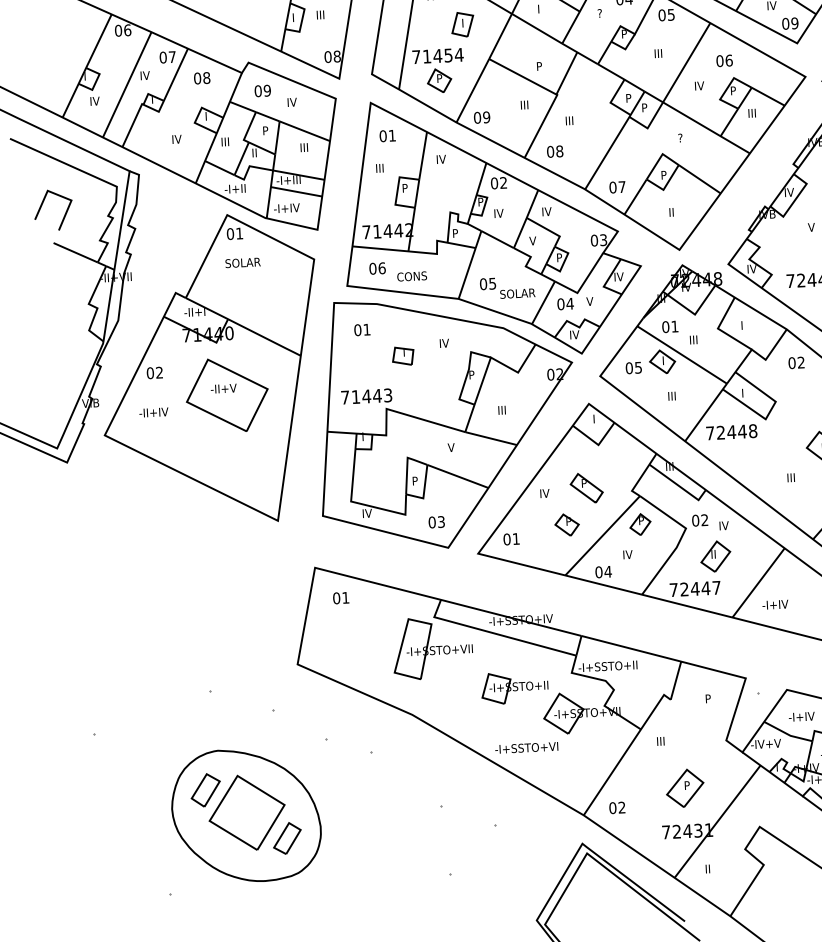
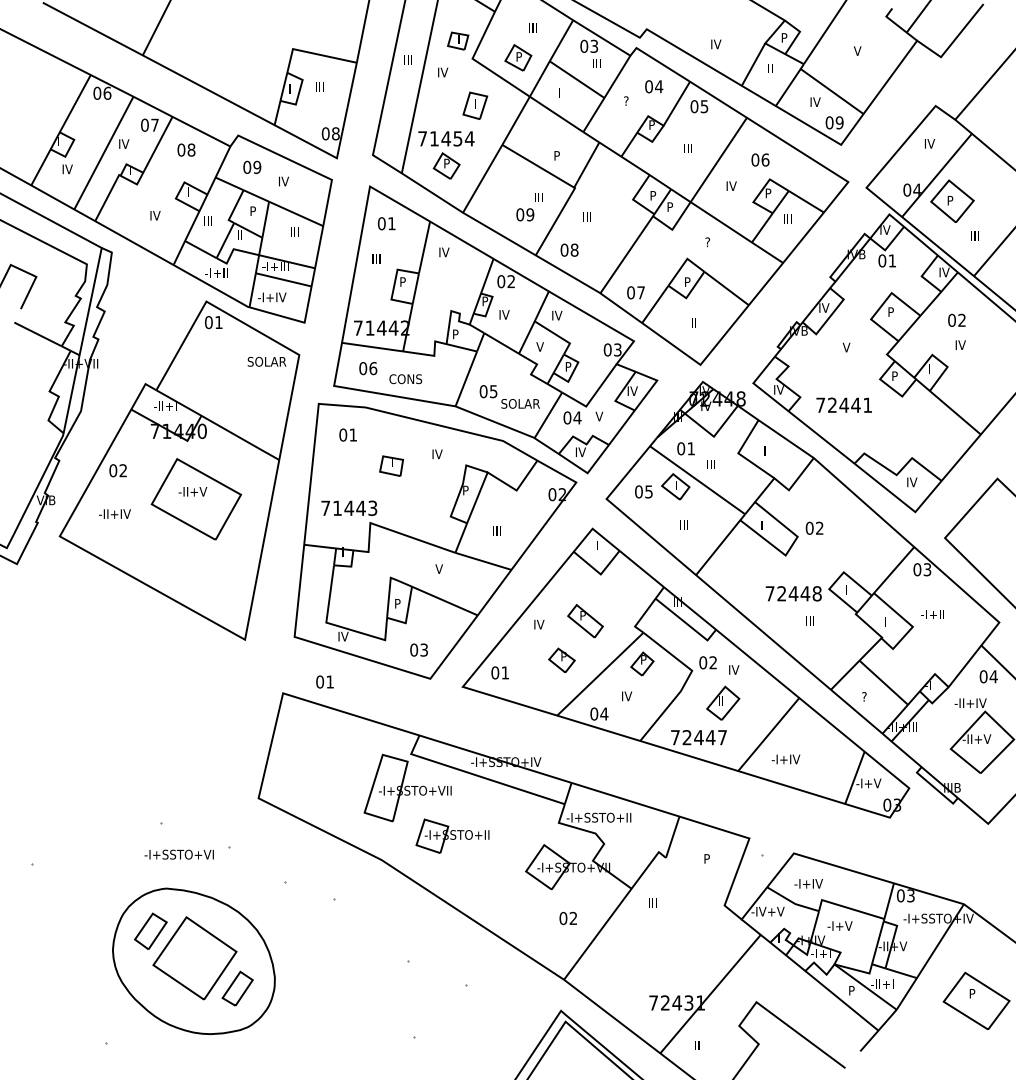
text: (482, 117) -> (525, 214), moved
text: (242, 262) -> (266, 361), moved
text: (796, 362) -> (814, 527), moved
text: (731, 431) -> (793, 593), moved
text: (340, 597) -> (324, 681), moved
part: (514, 687) -> (452, 835), moved
text: (526, 747) -> (178, 854), moved
part: (684, 788) -> (676, 955), removed
text: (616, 807) -> (567, 918), moved

